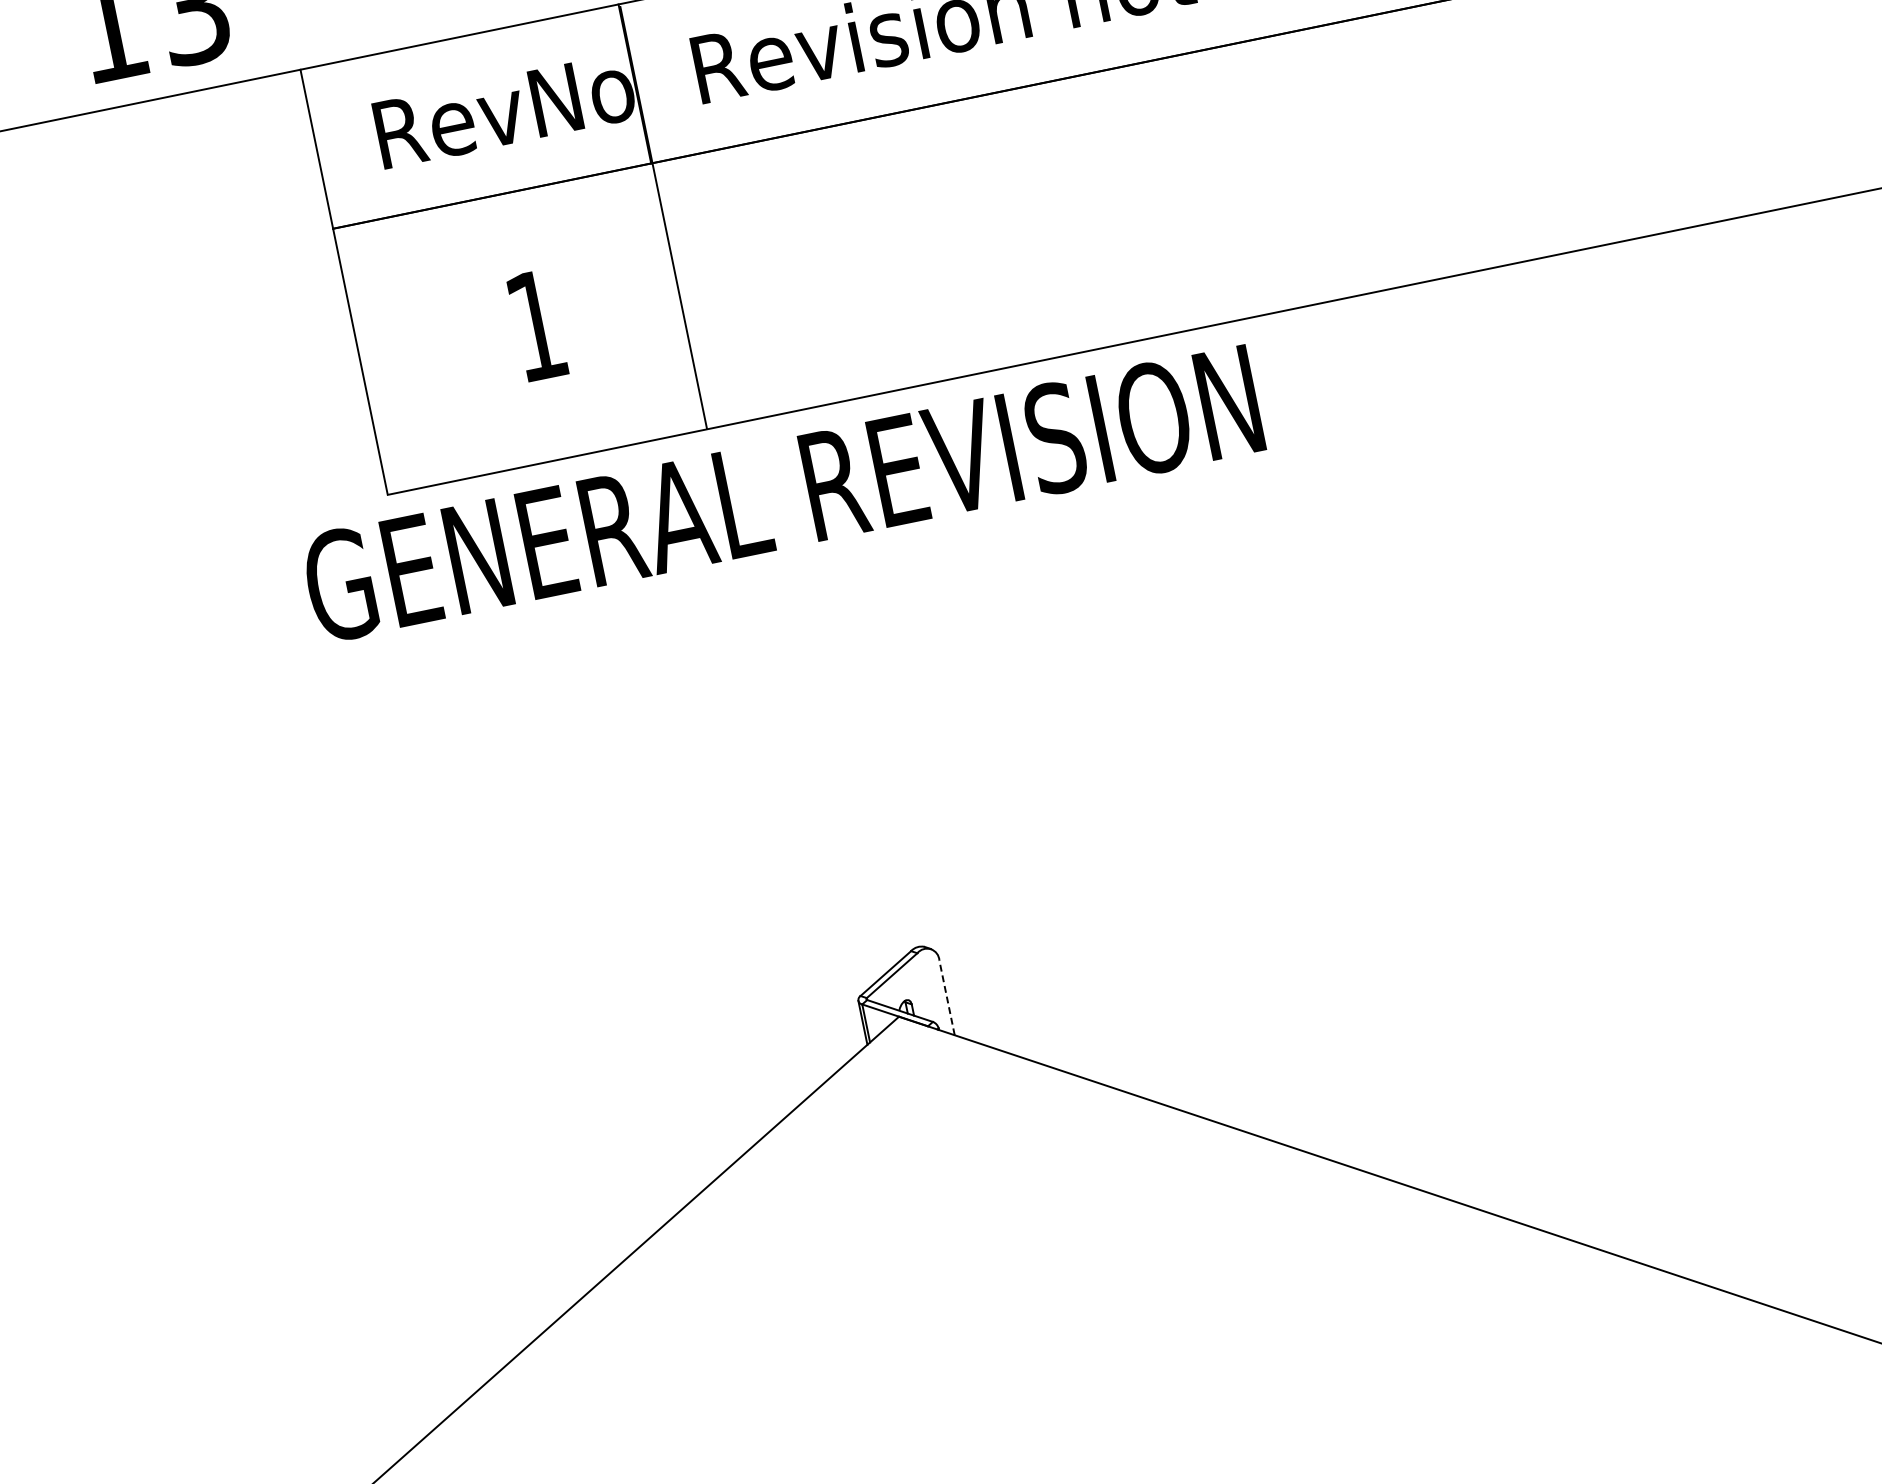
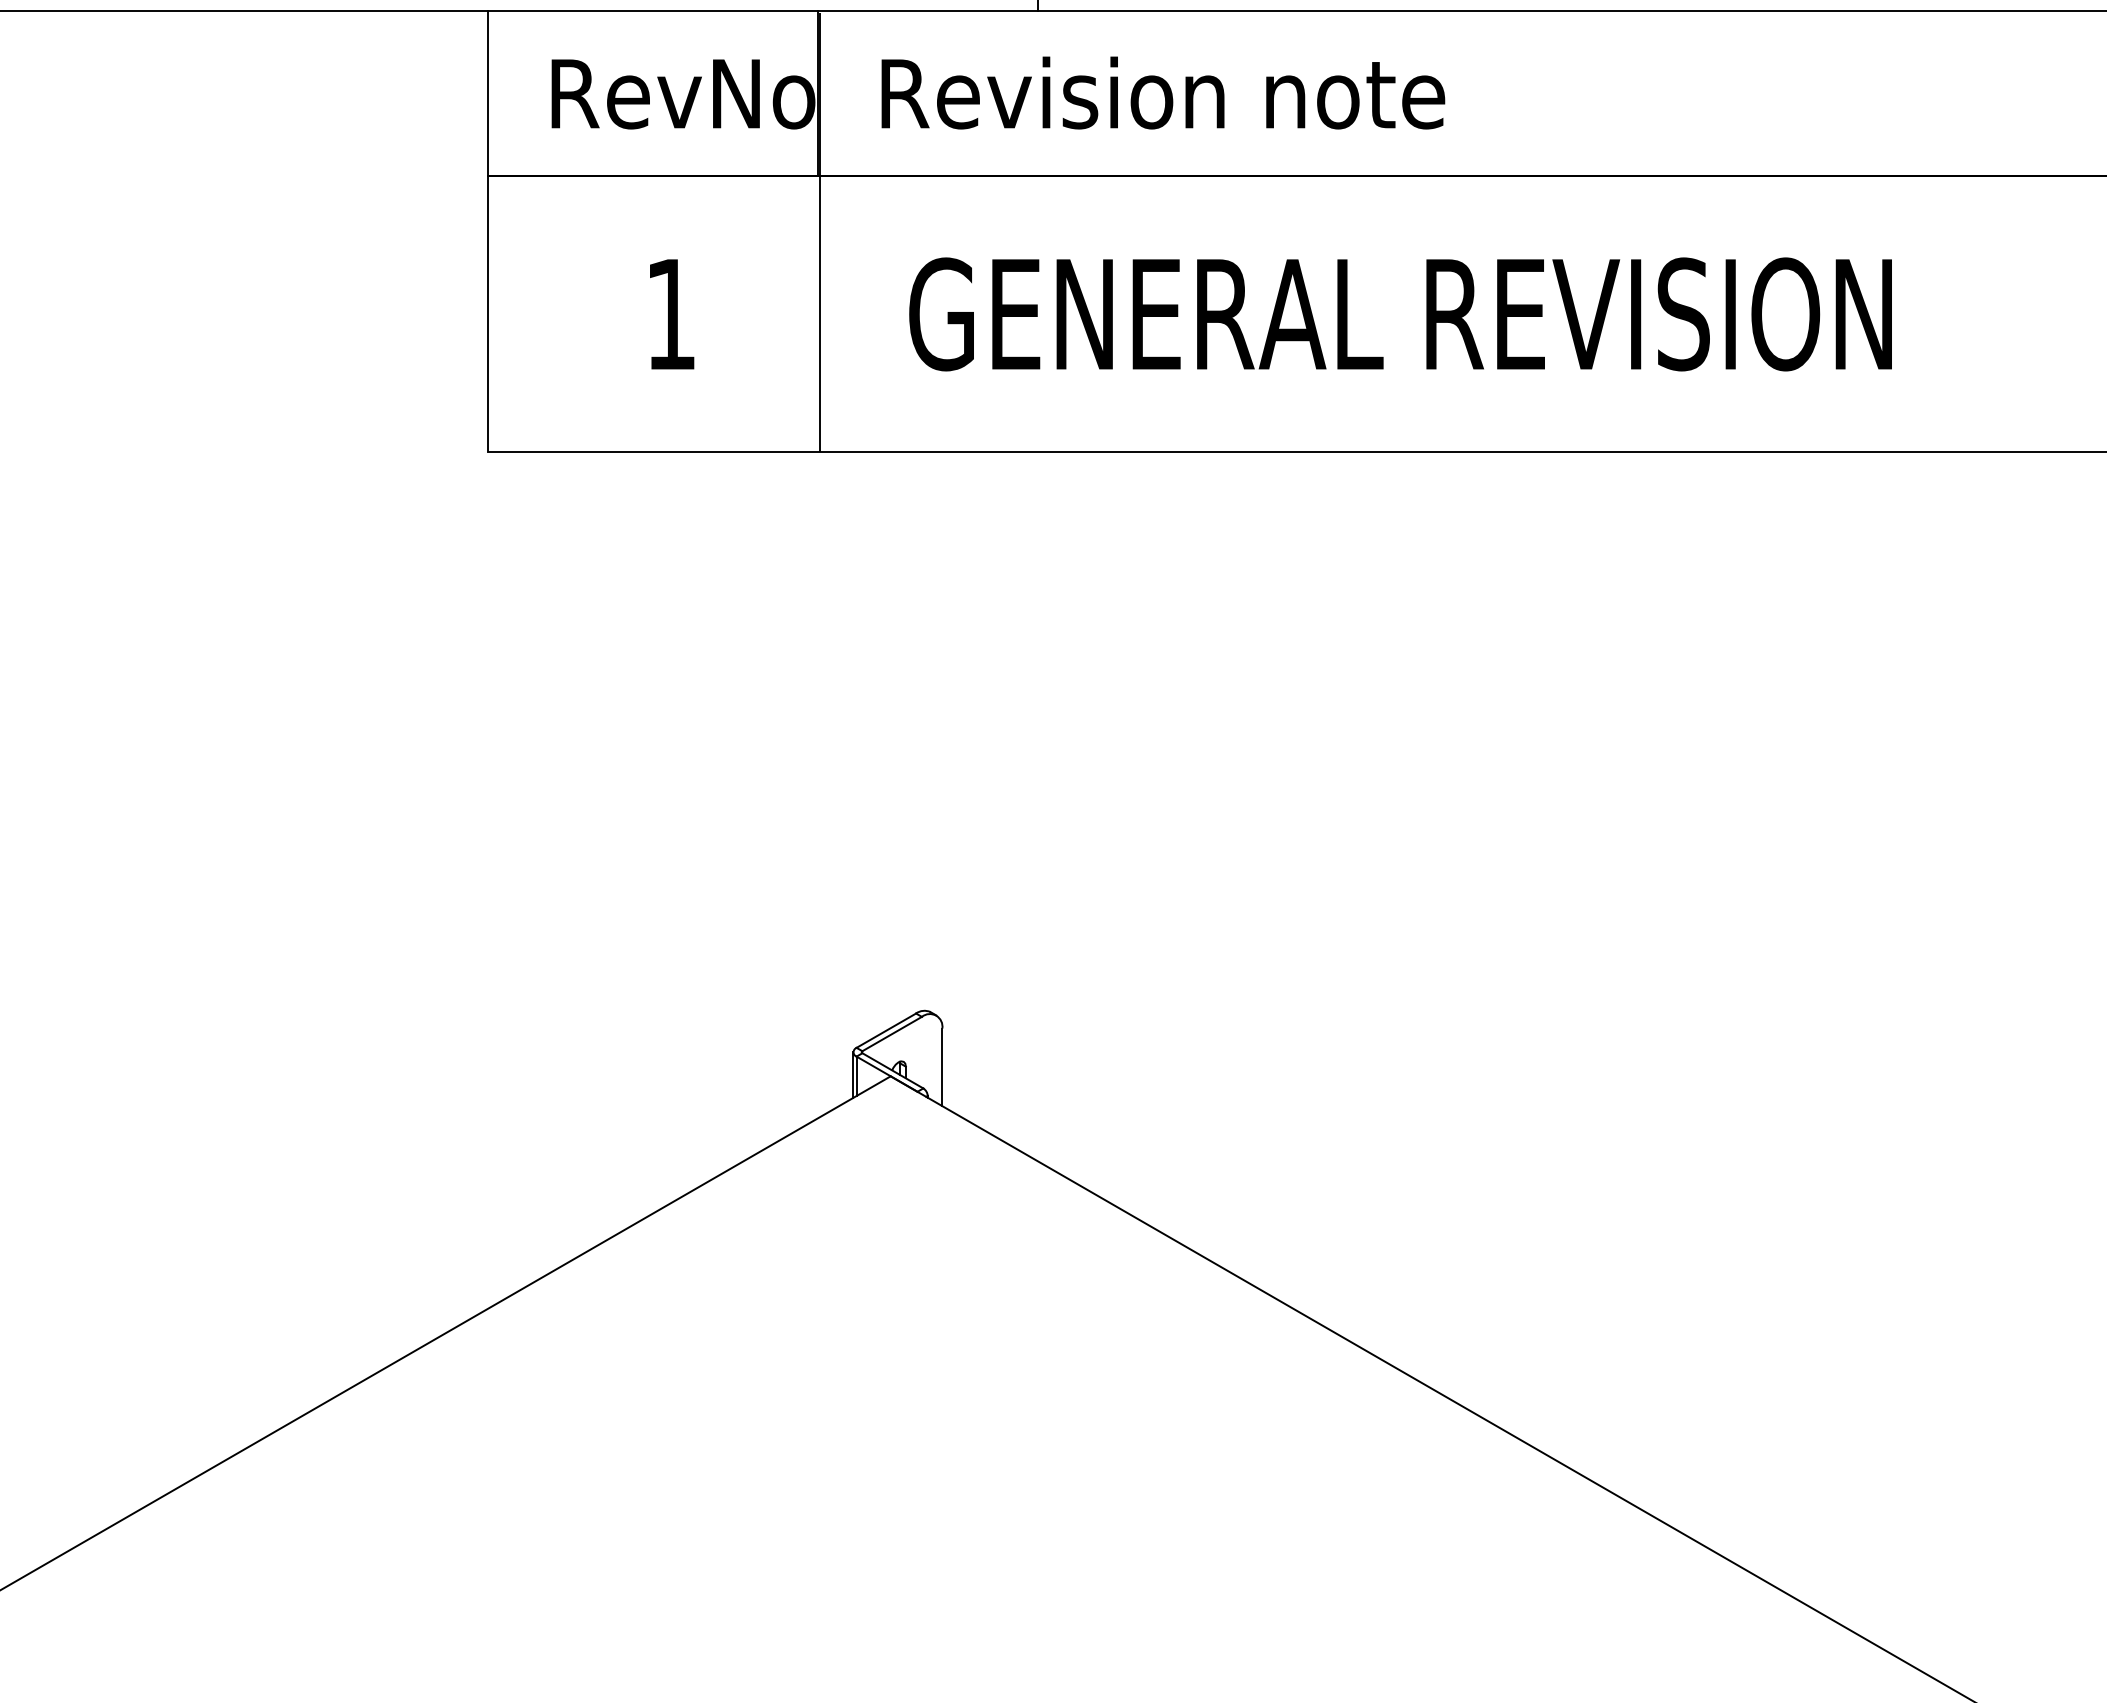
text: (782, 494) -> (1400, 314), moved
line: (947, 997) -> (942, 1067), dashed -> solid

